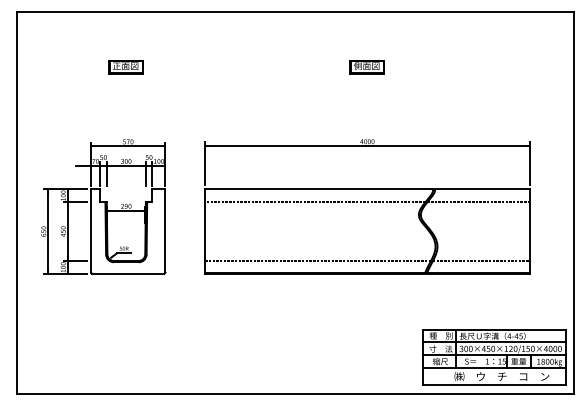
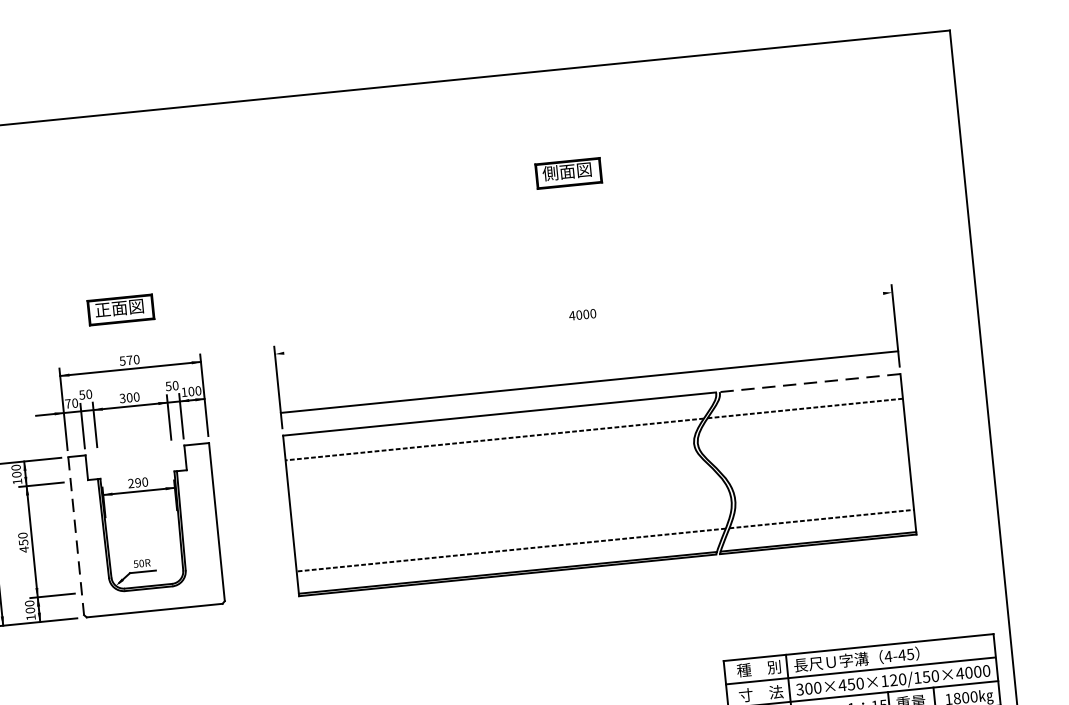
part: (125, 67) -> (119, 310), moved
line: (367, 146) -> (589, 382), moved
line: (482, 189) -> (809, 383), solid -> dashed
line: (91, 230) -> (76, 535), solid -> dashed

